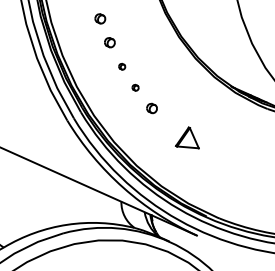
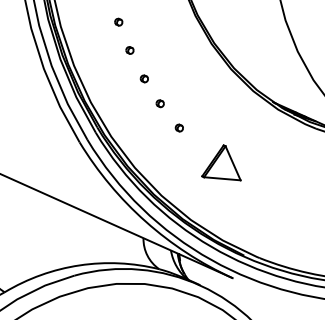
part: (100, 18) -> (118, 21), size x0.62
part: (109, 42) -> (129, 50), size x0.62
part: (151, 107) -> (178, 127), size x0.62
part: (187, 137) -> (221, 162), size x1.43

